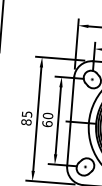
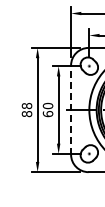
text: (26, 114) -> (26, 106), 85 -> 88
line: (71, 122) -> (71, 110), solid -> dashed

